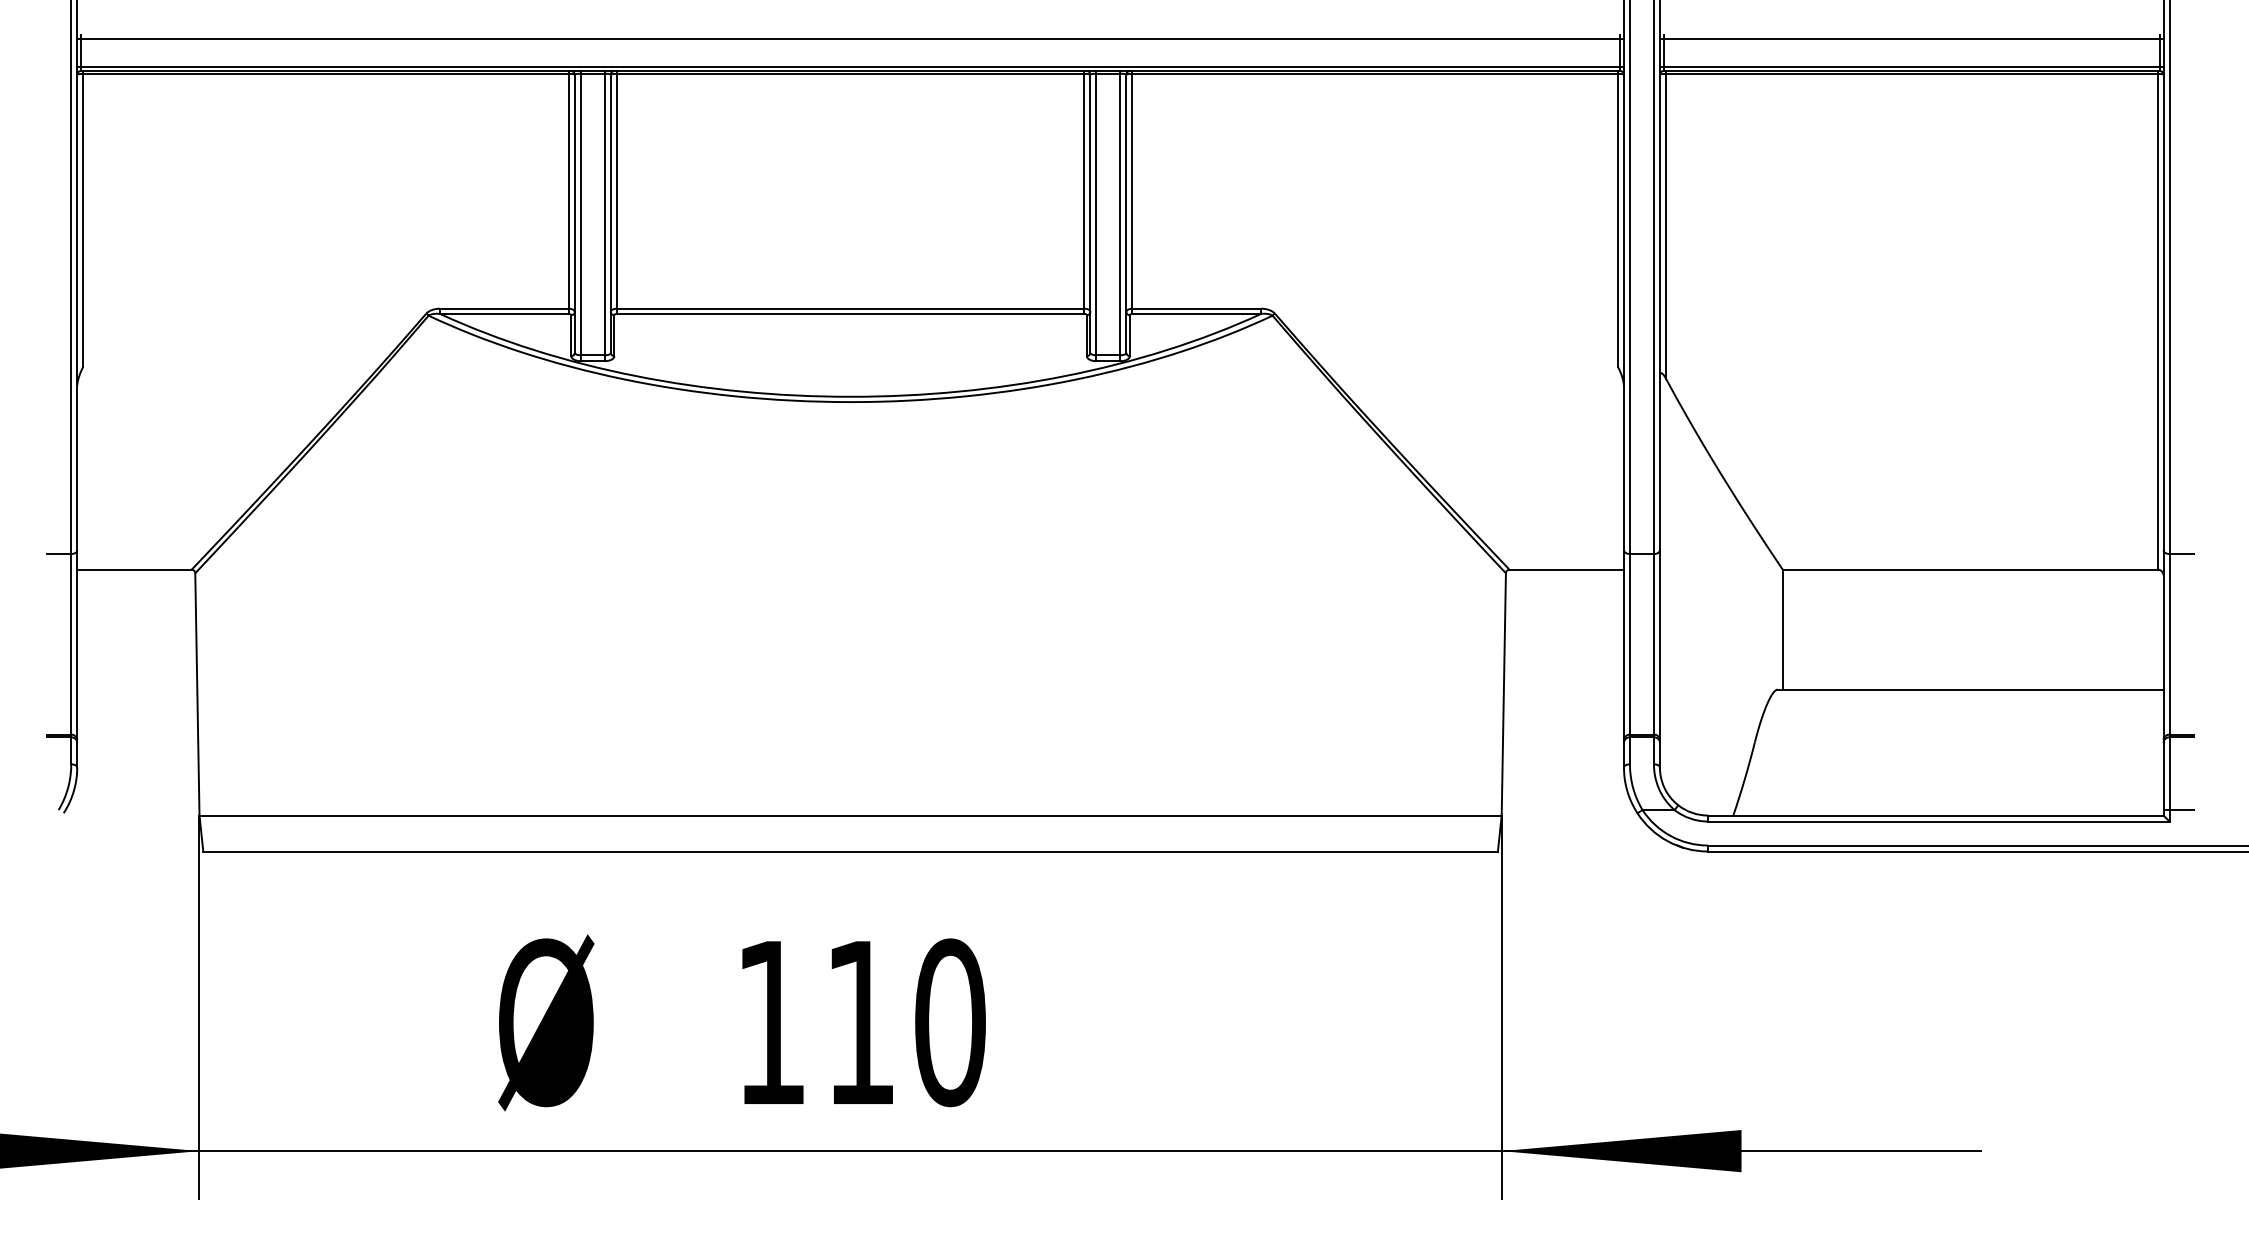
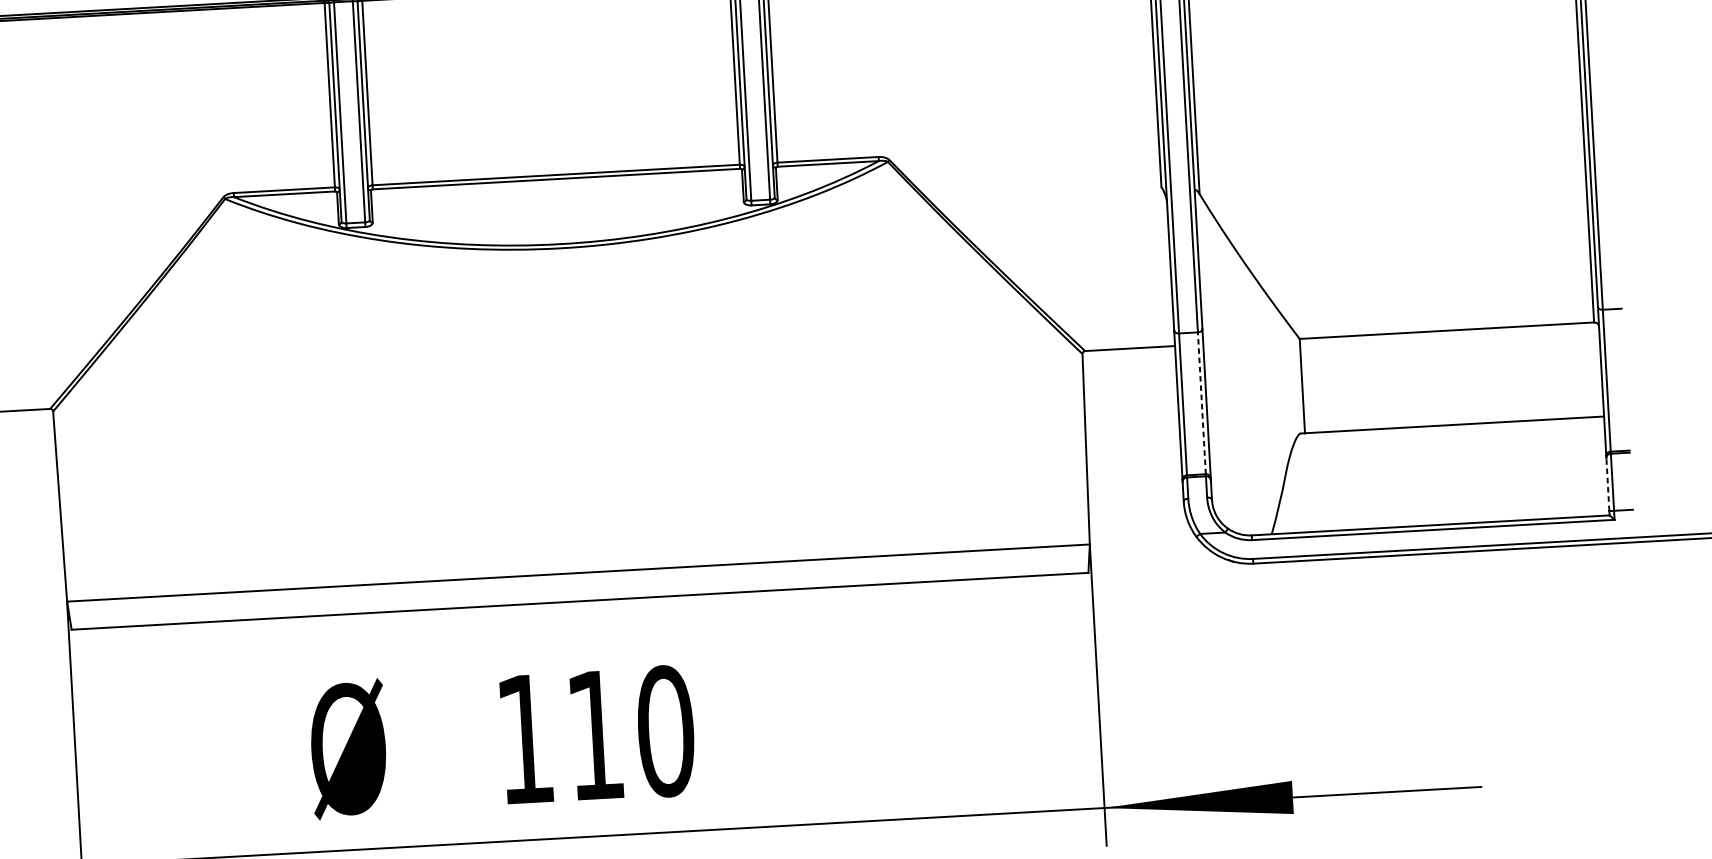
line: (1653, 643) -> (1201, 402), solid -> dashed
line: (2163, 776) -> (1607, 484), solid -> dashed

